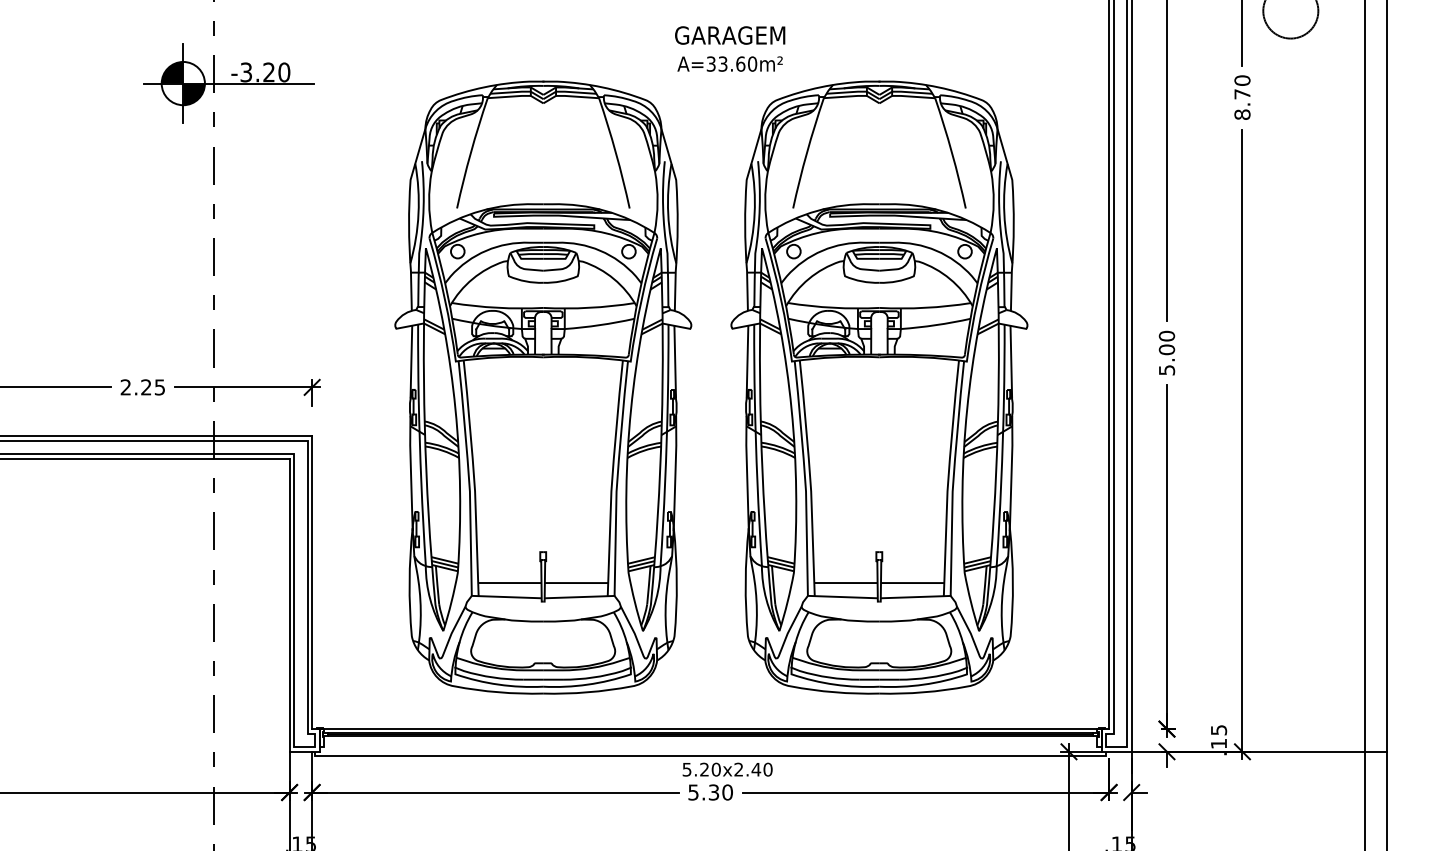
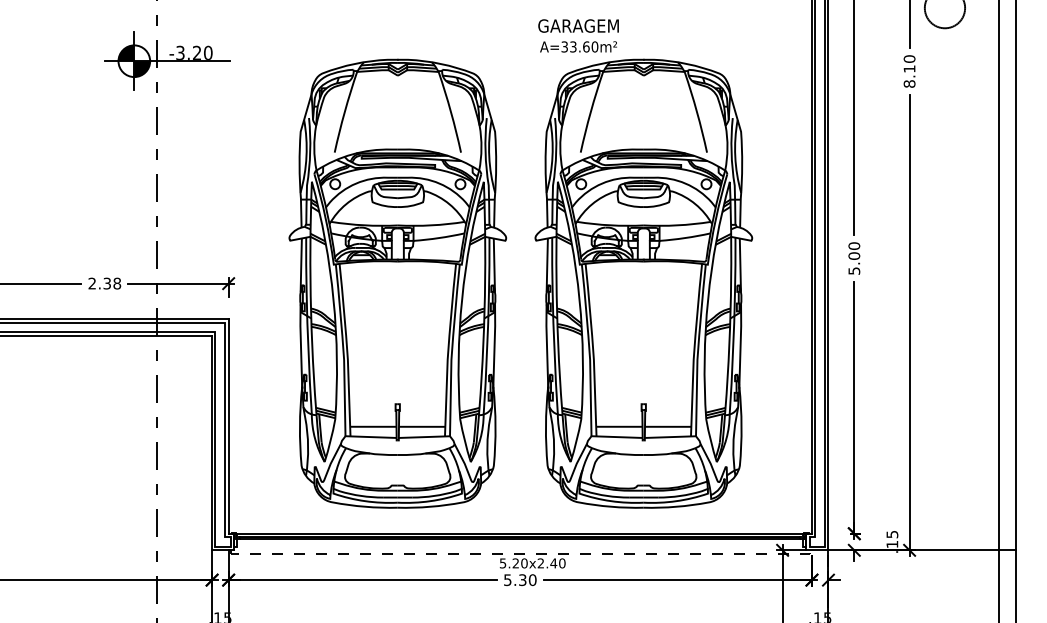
text: (730, 48) -> (578, 35), moved
text: (1242, 93) -> (909, 68), 8.70 -> 8.10
text: (153, 387) -> (112, 283), 2.25 -> 2.38
line: (710, 756) -> (520, 553), solid -> dashed

